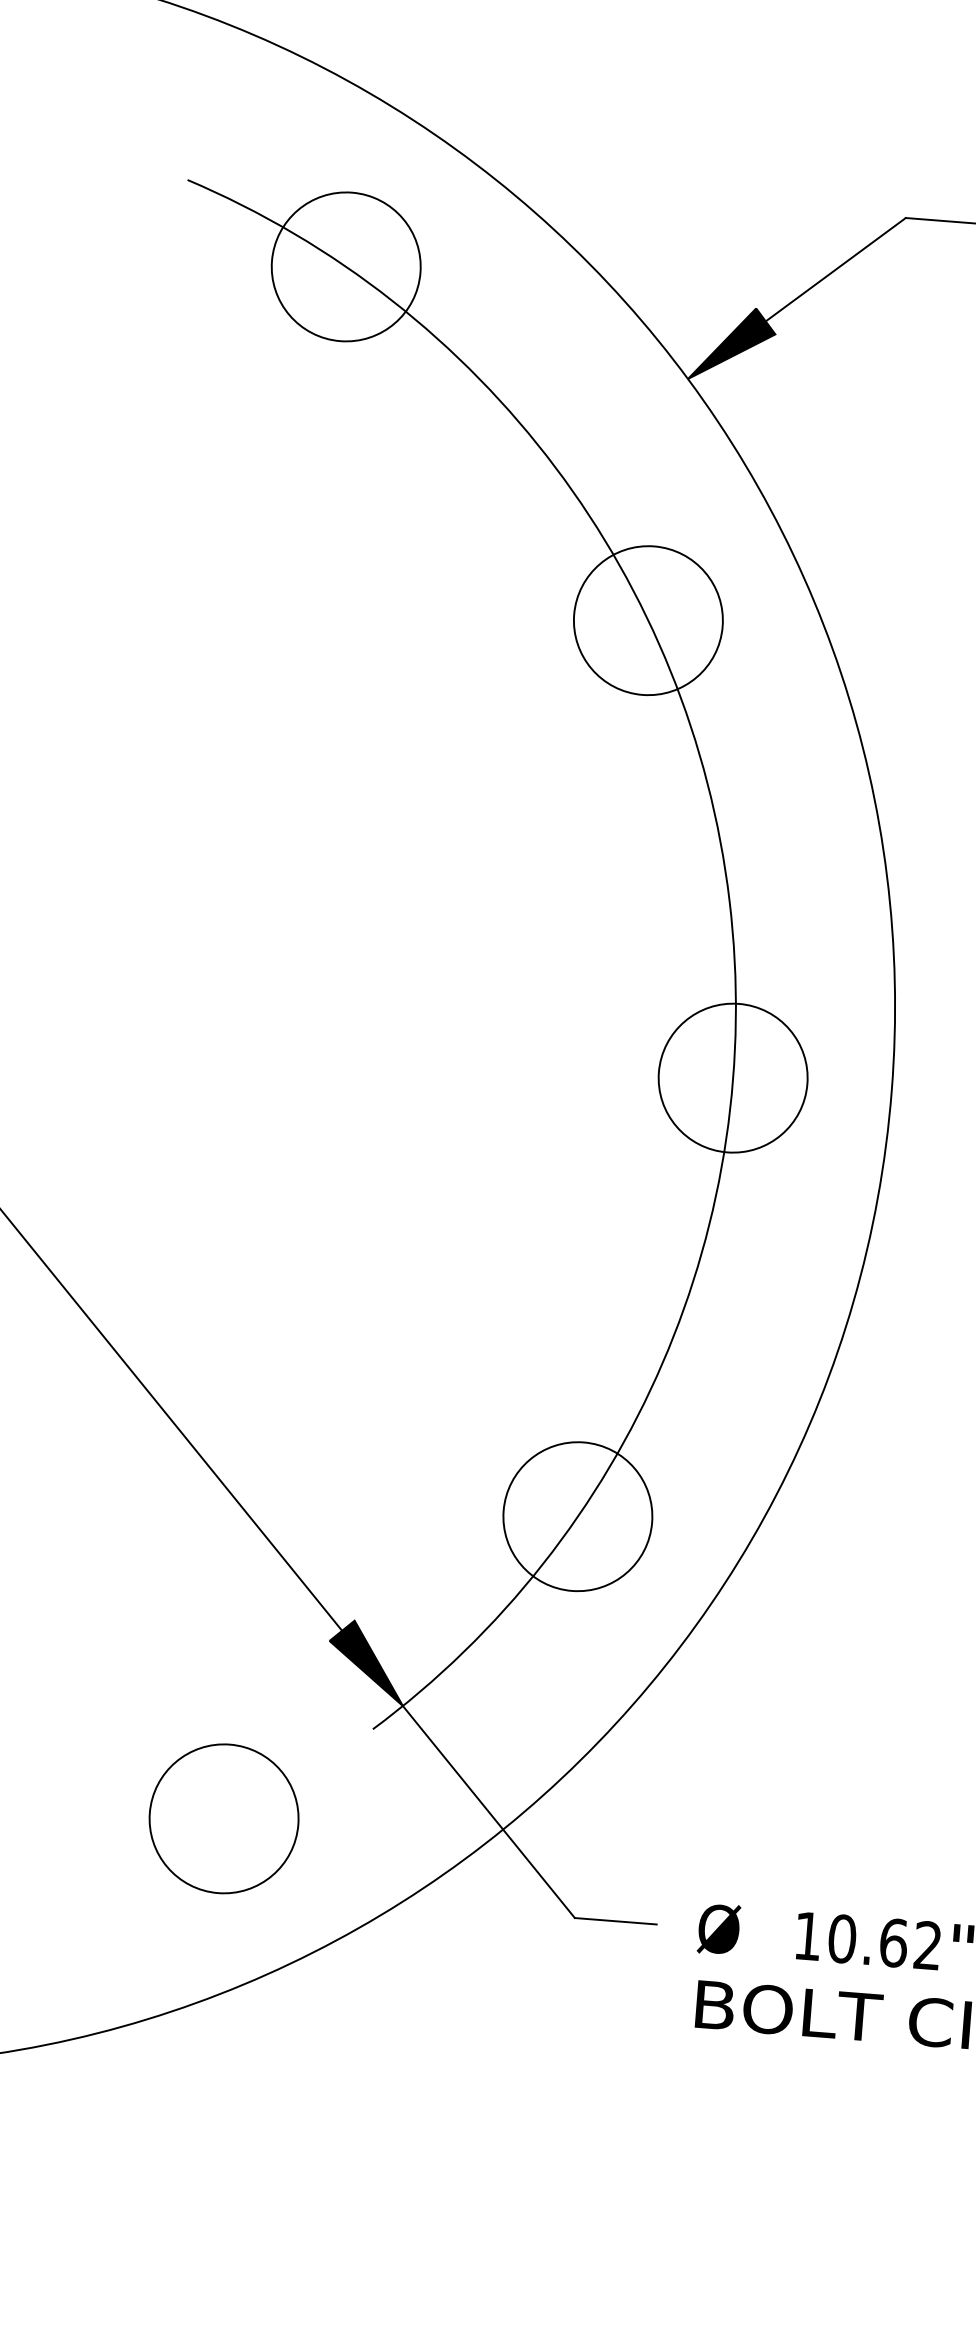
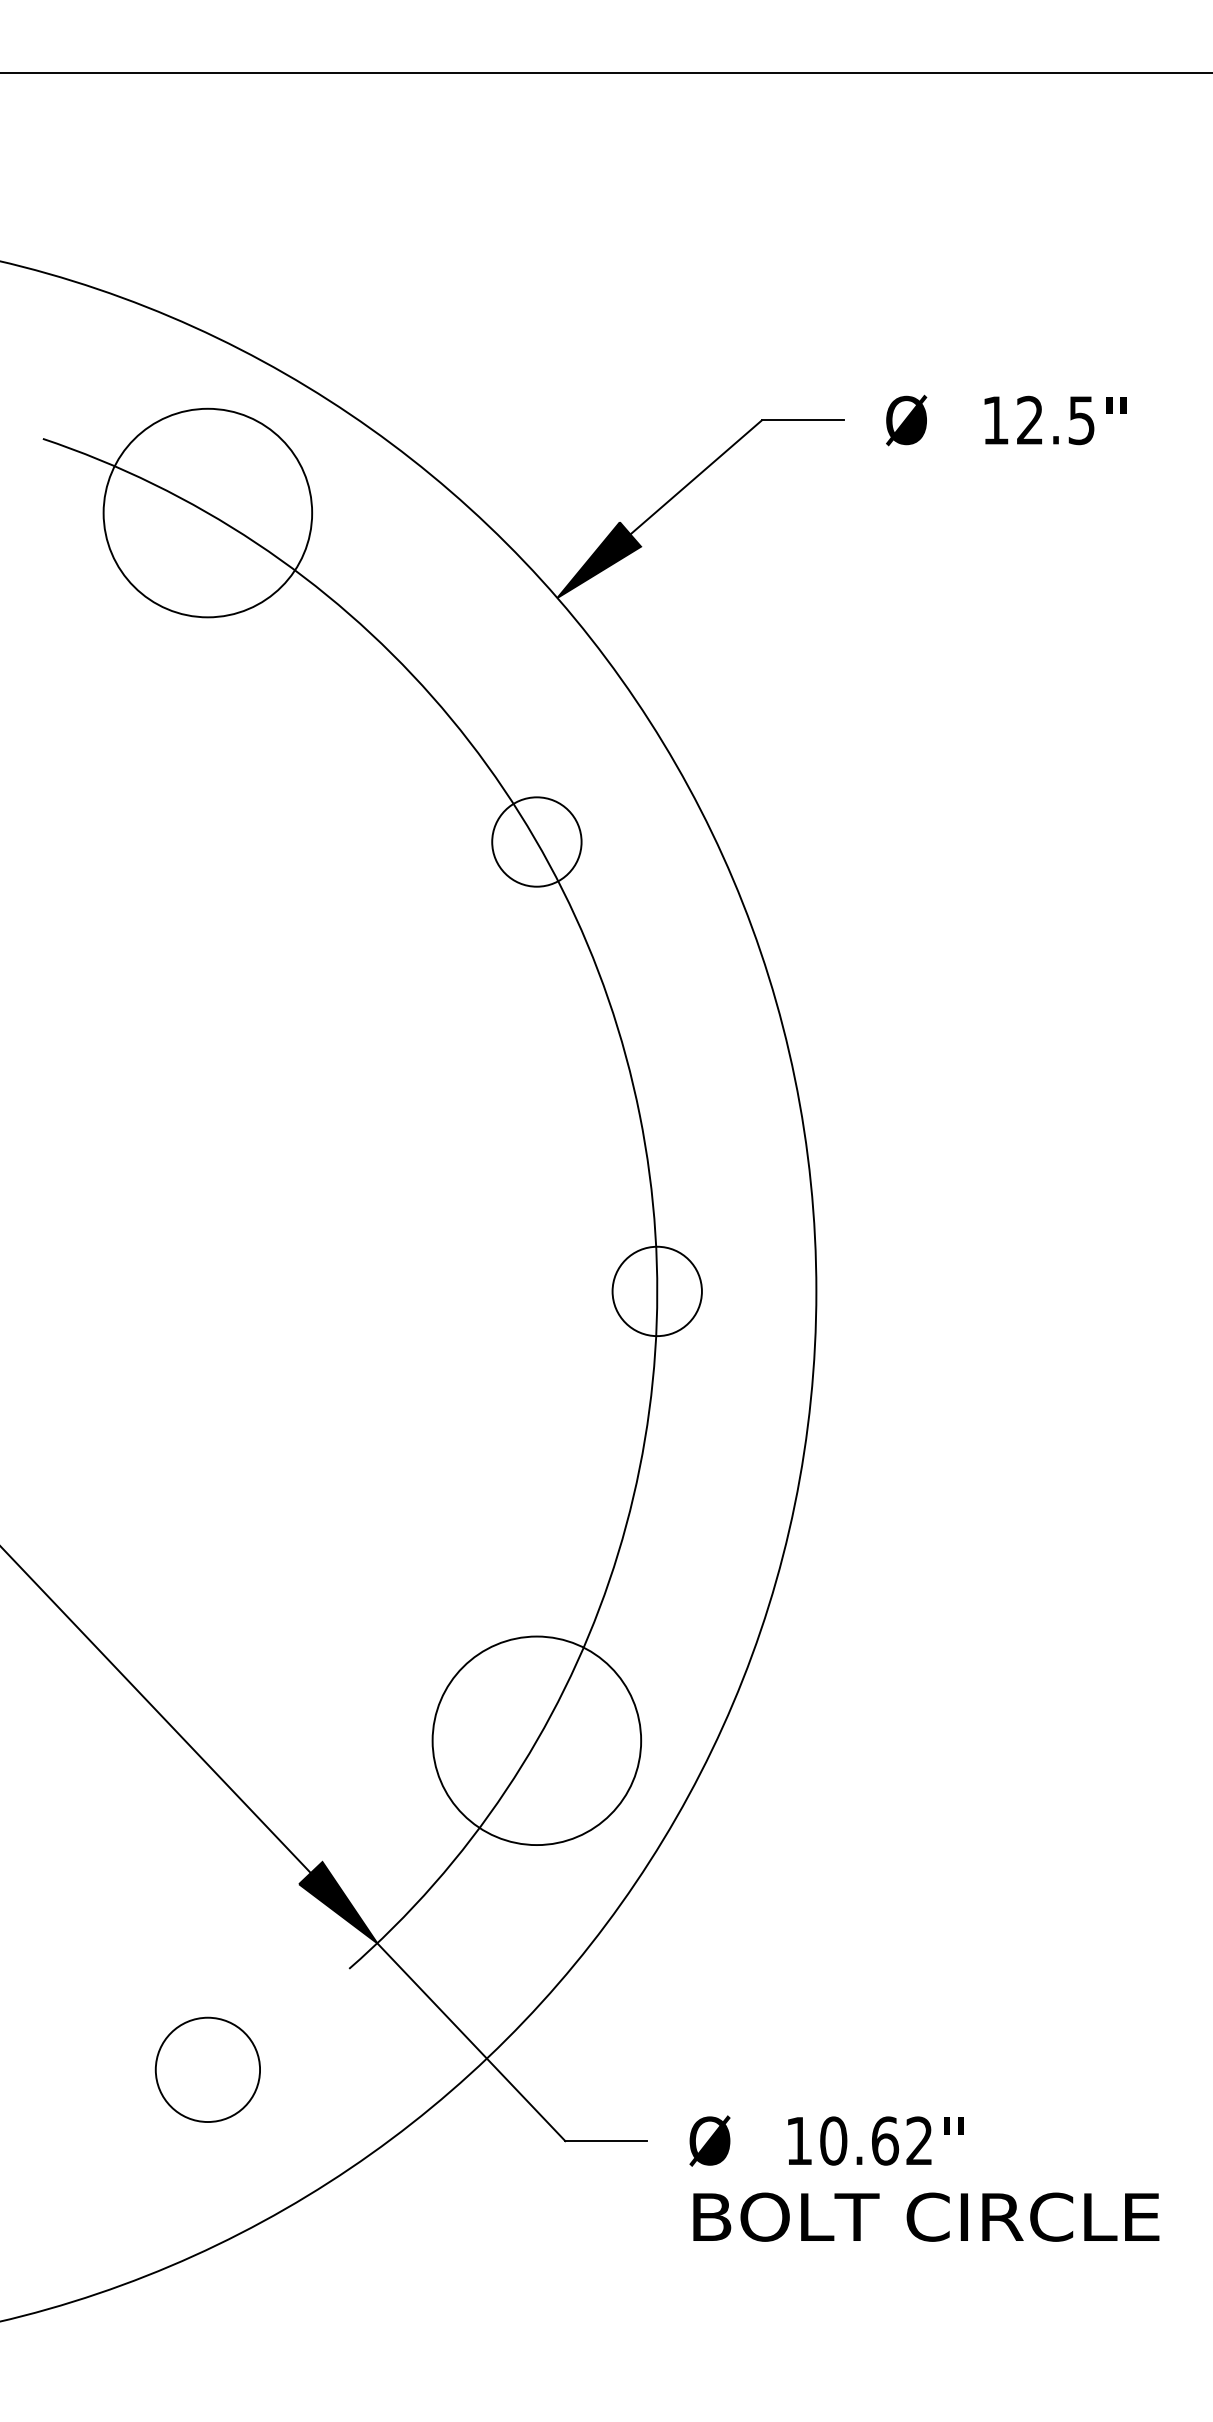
circle: (345, 266) -> (207, 512), size x1.4
circle: (648, 620) -> (536, 841), size x0.6
circle: (732, 1077) -> (656, 1290), size x0.6
circle: (577, 1516) -> (536, 1740), size x1.4
circle: (223, 1818) -> (207, 2069), size x0.7

